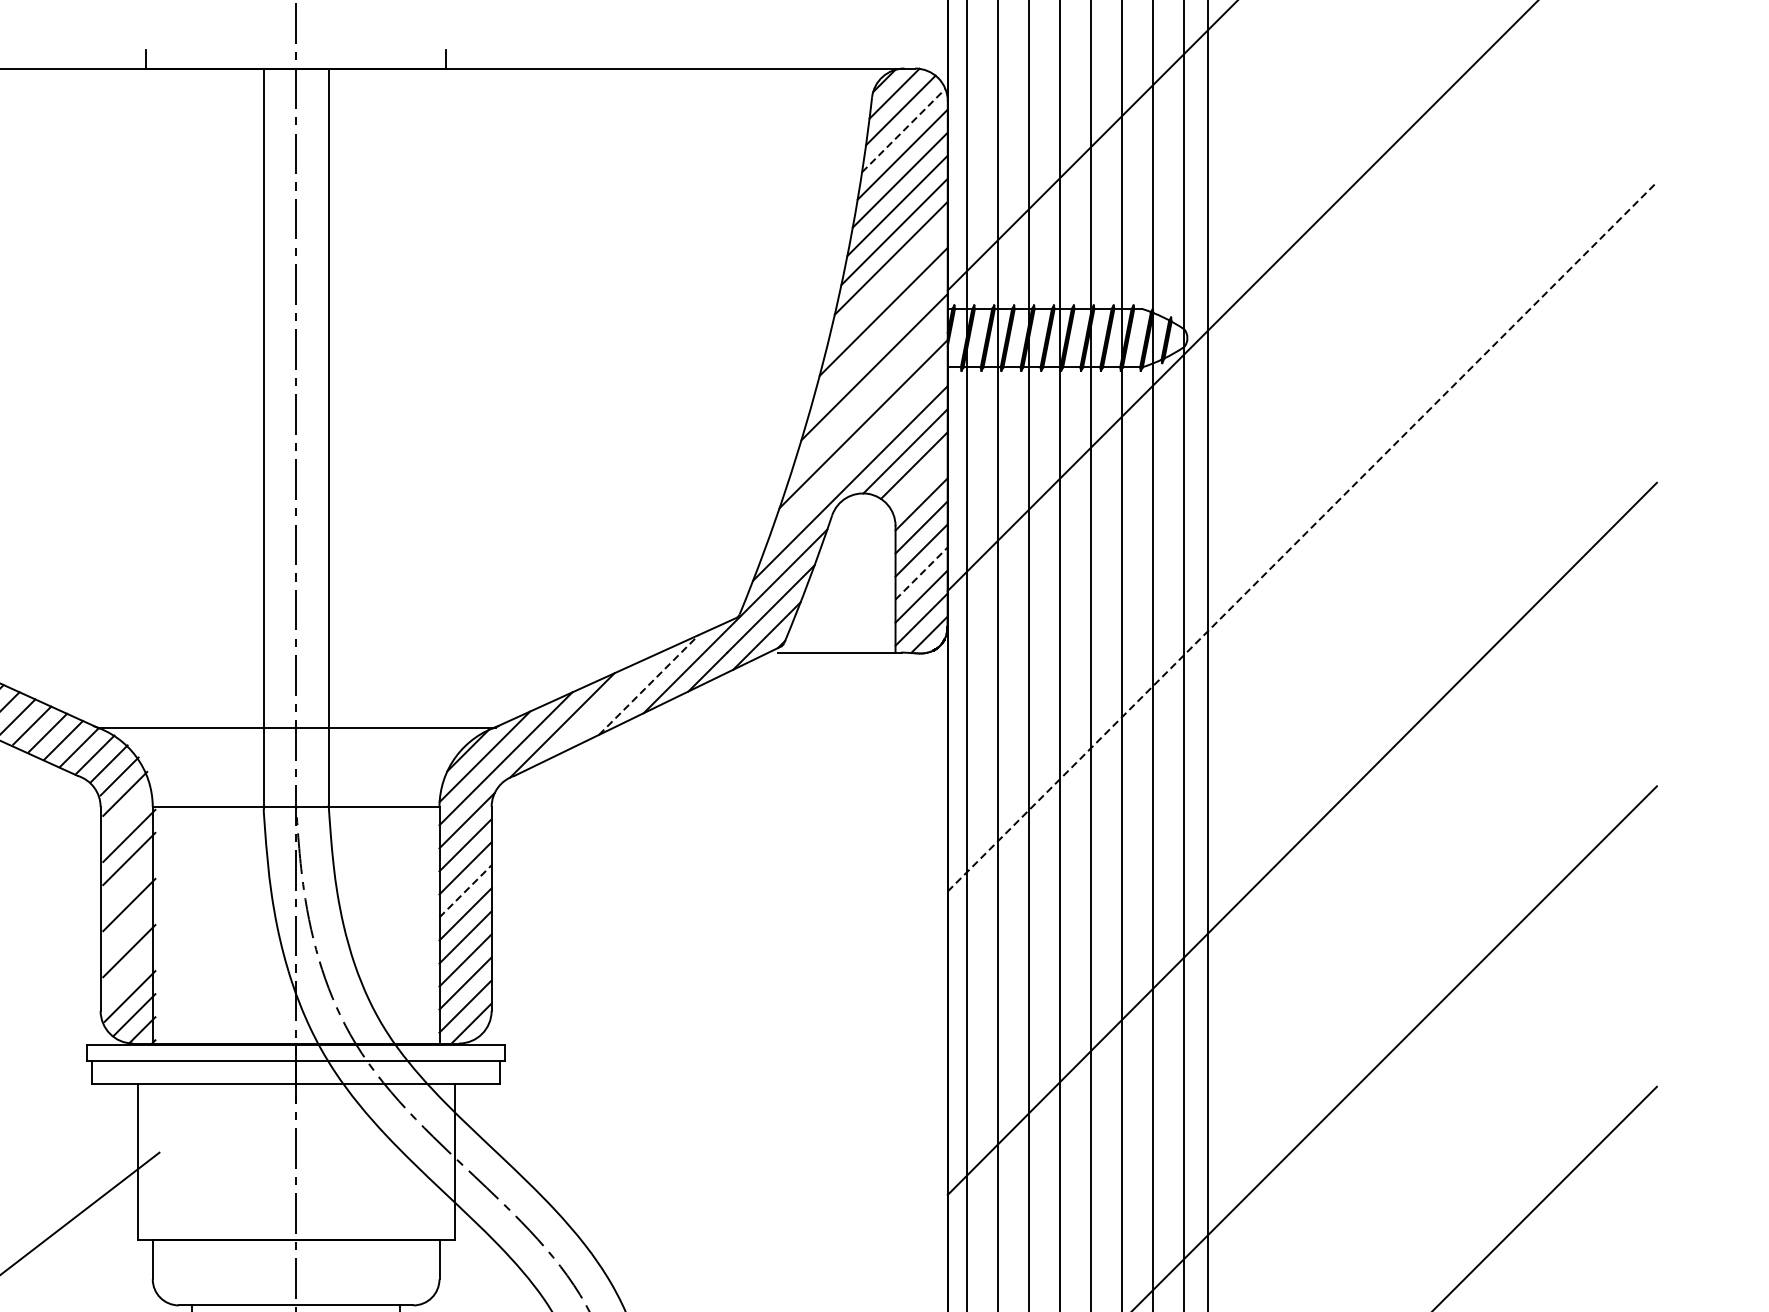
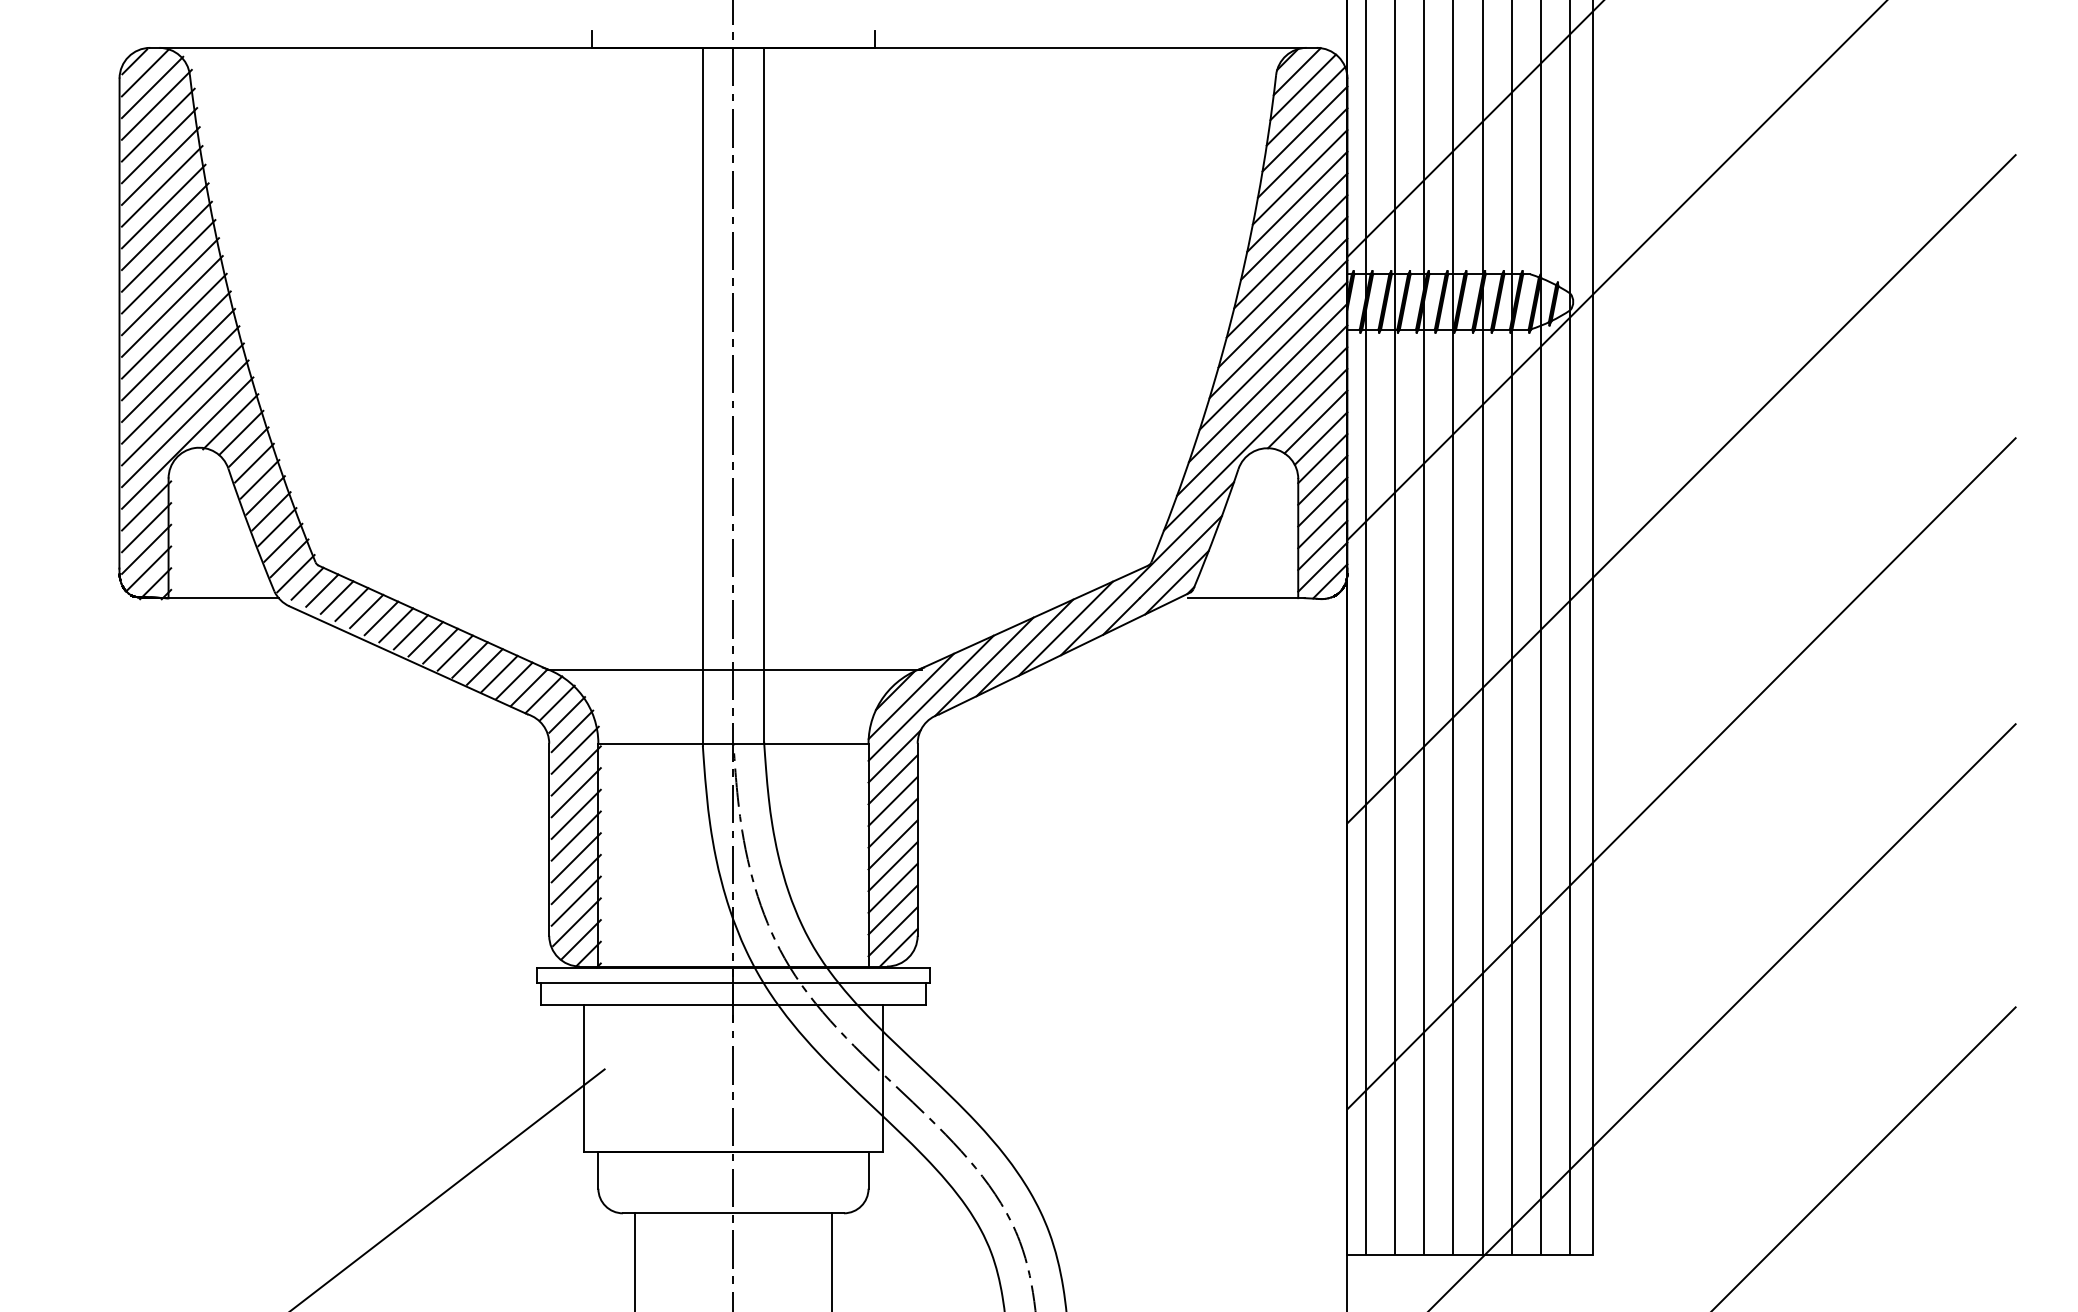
line: (904, 130) -> (1306, 106), dashed -> solid
line: (887, 284) -> (1290, 251), added
line: (878, 338) -> (1282, 302), added
line: (869, 395) -> (1273, 355), added
line: (857, 453) -> (1262, 410), added
line: (919, 483) -> (1320, 438), added
line: (1302, 537) -> (1681, 489), dashed -> solid
line: (921, 573) -> (1322, 523), dashed -> solid
line: (648, 684) -> (1065, 628), dashed -> solid
line: (605, 704) -> (1024, 647), added
line: (127, 813) -> (574, 749), added
line: (128, 881) -> (575, 813), added
line: (465, 891) -> (893, 823), dashed -> solid
line: (128, 927) -> (575, 857), added
line: (128, 973) -> (575, 900), added

